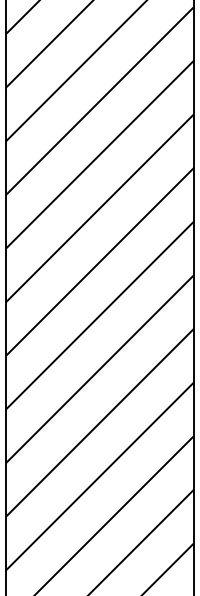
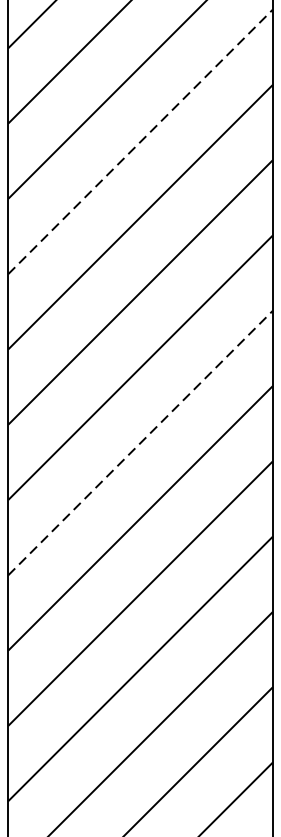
line: (100, 100) -> (141, 141), solid -> dashed
line: (100, 315) -> (141, 443), solid -> dashed

